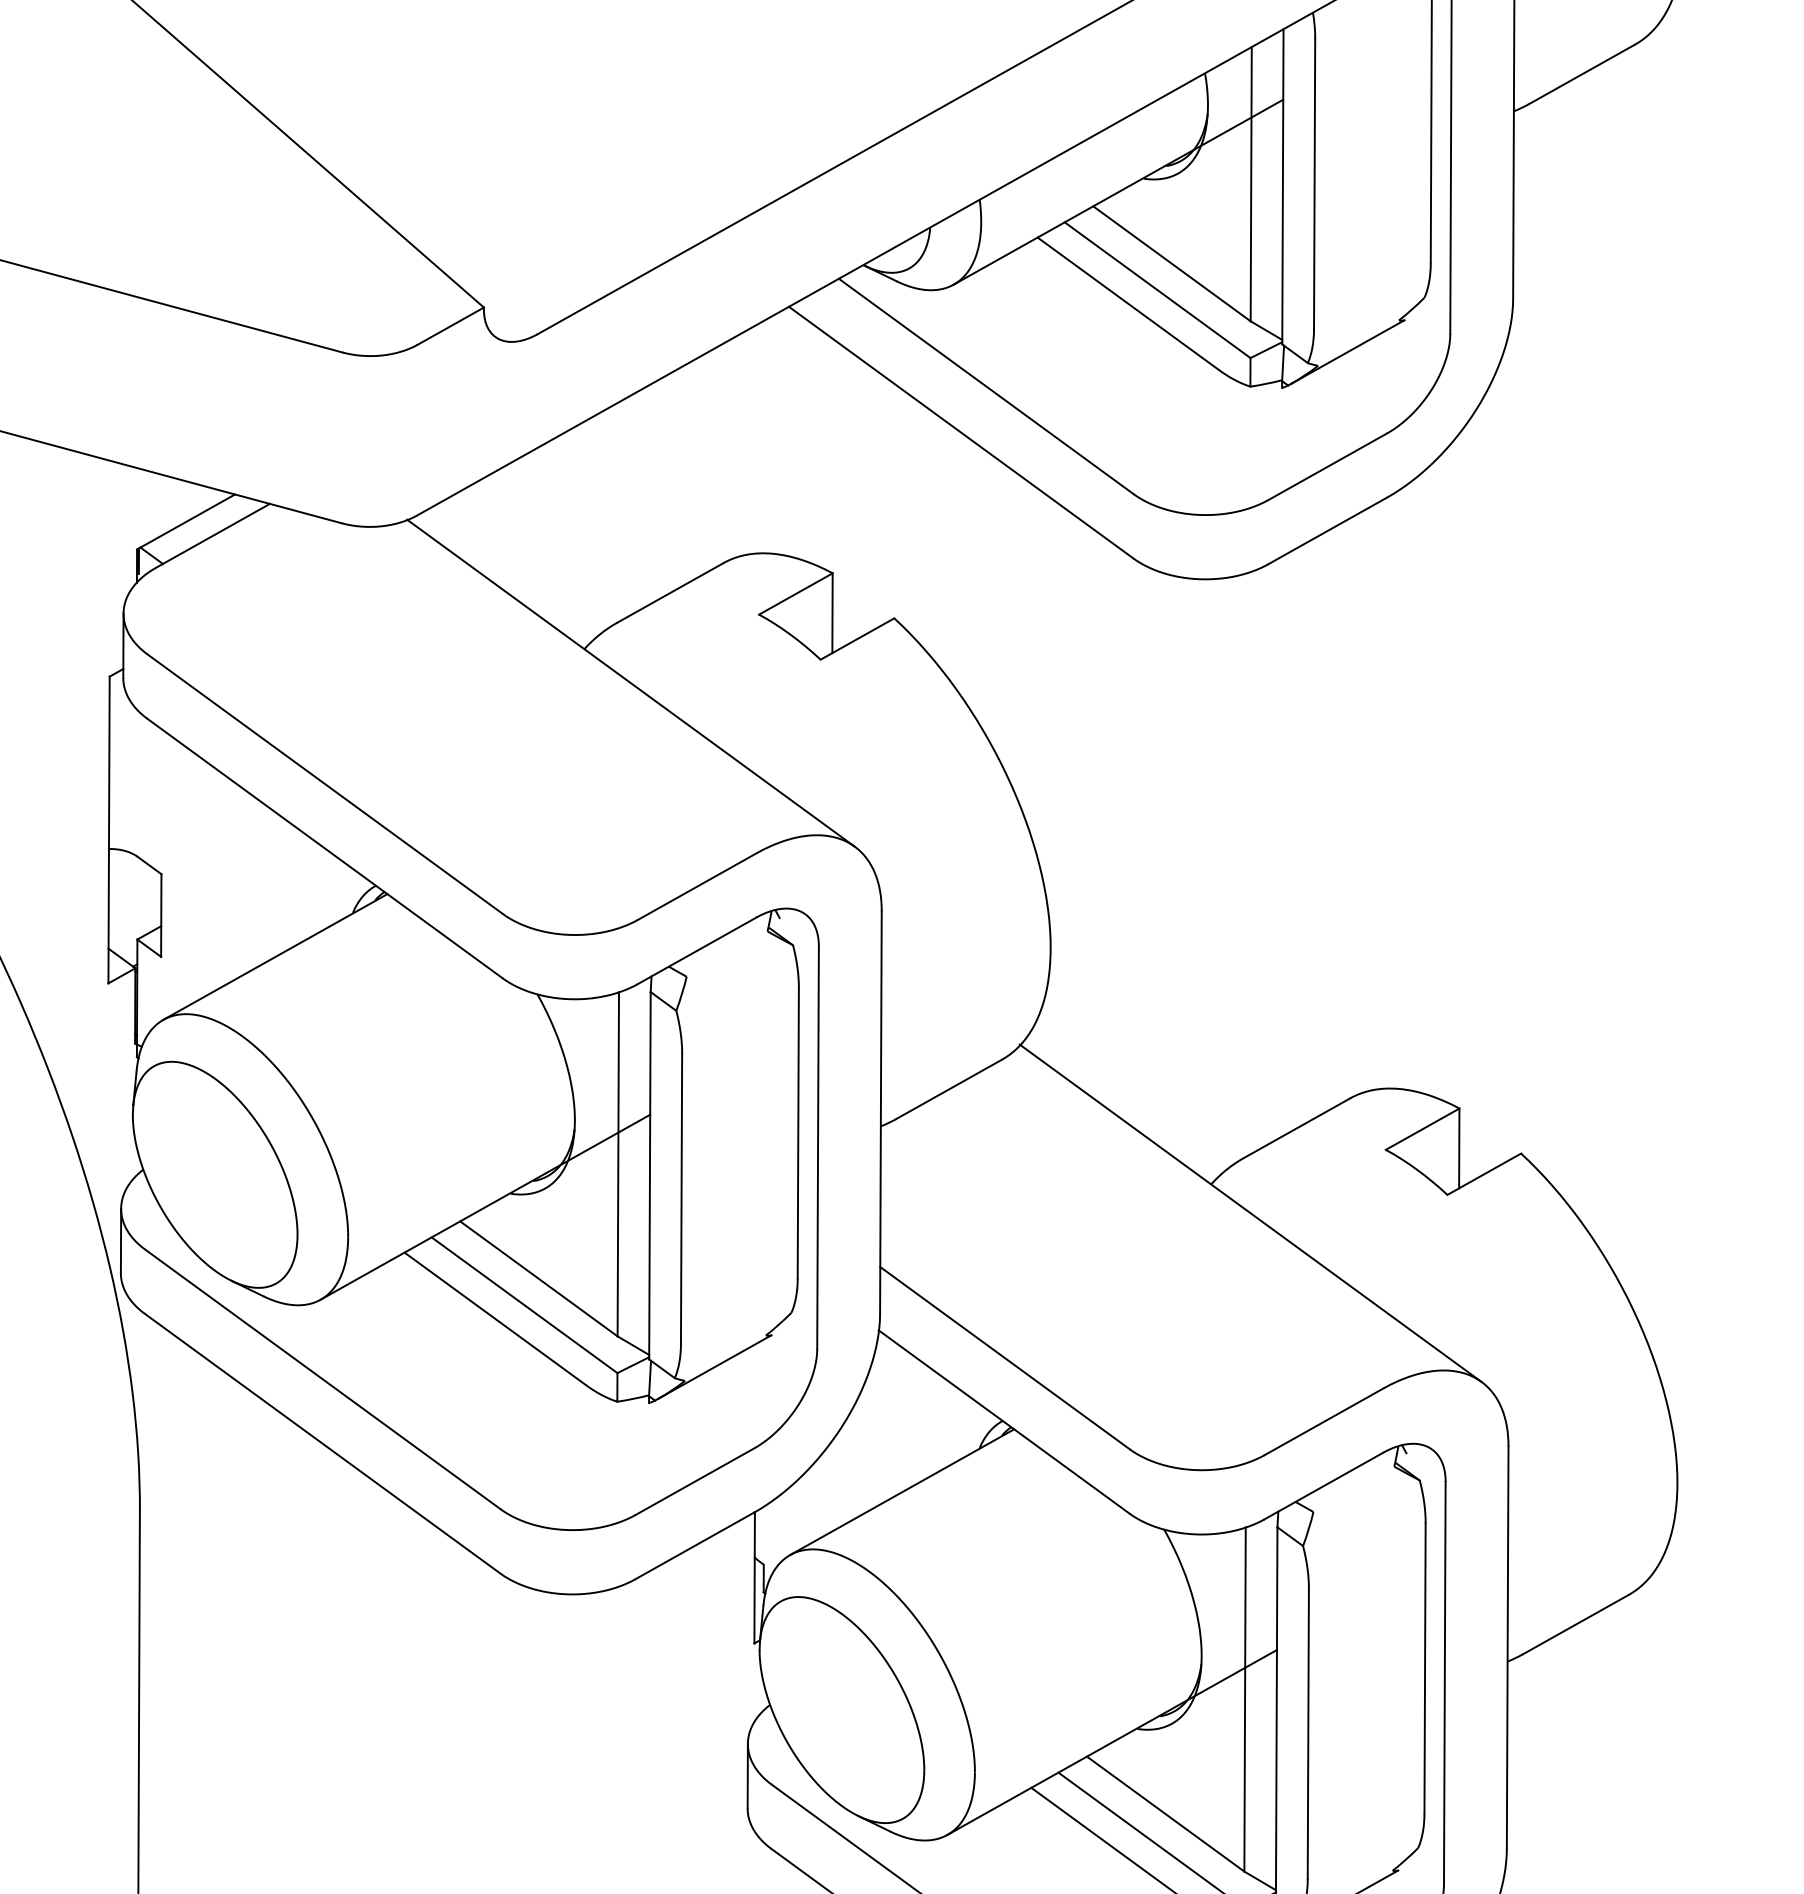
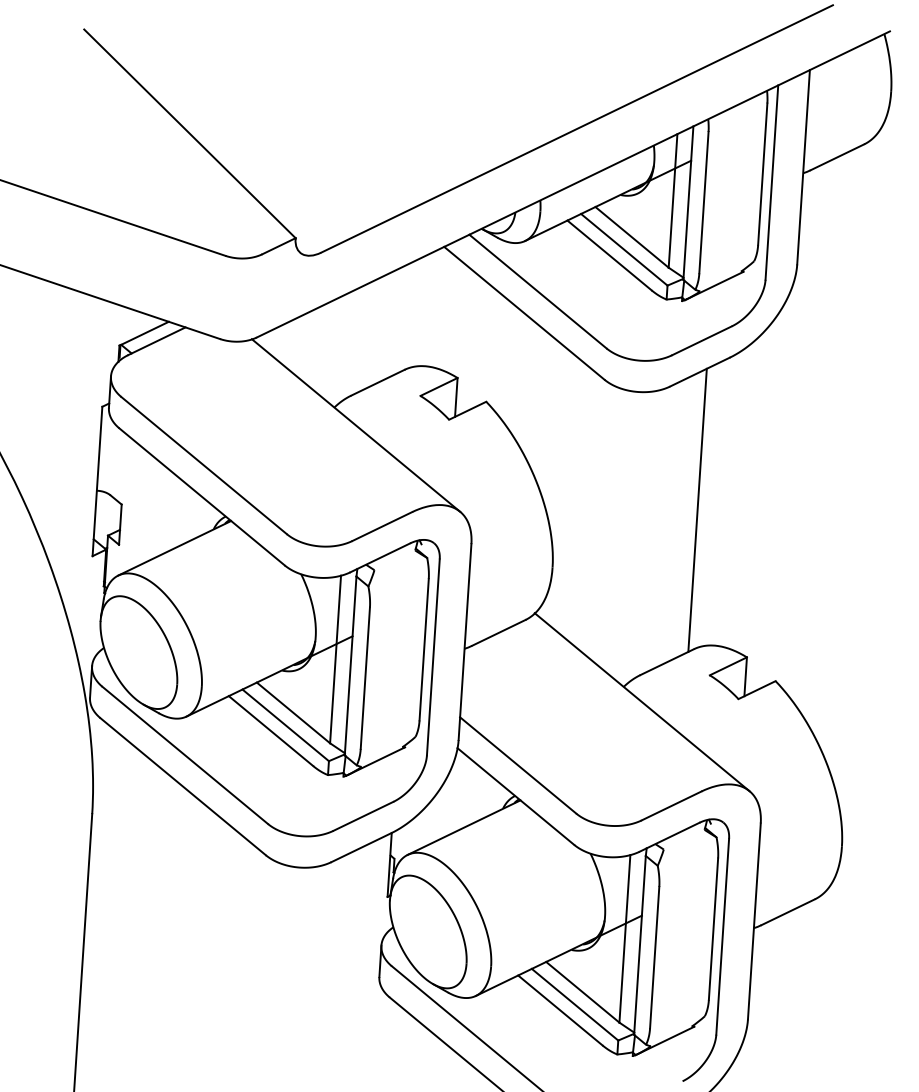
line: (1339, 812) -> (697, 509), added

